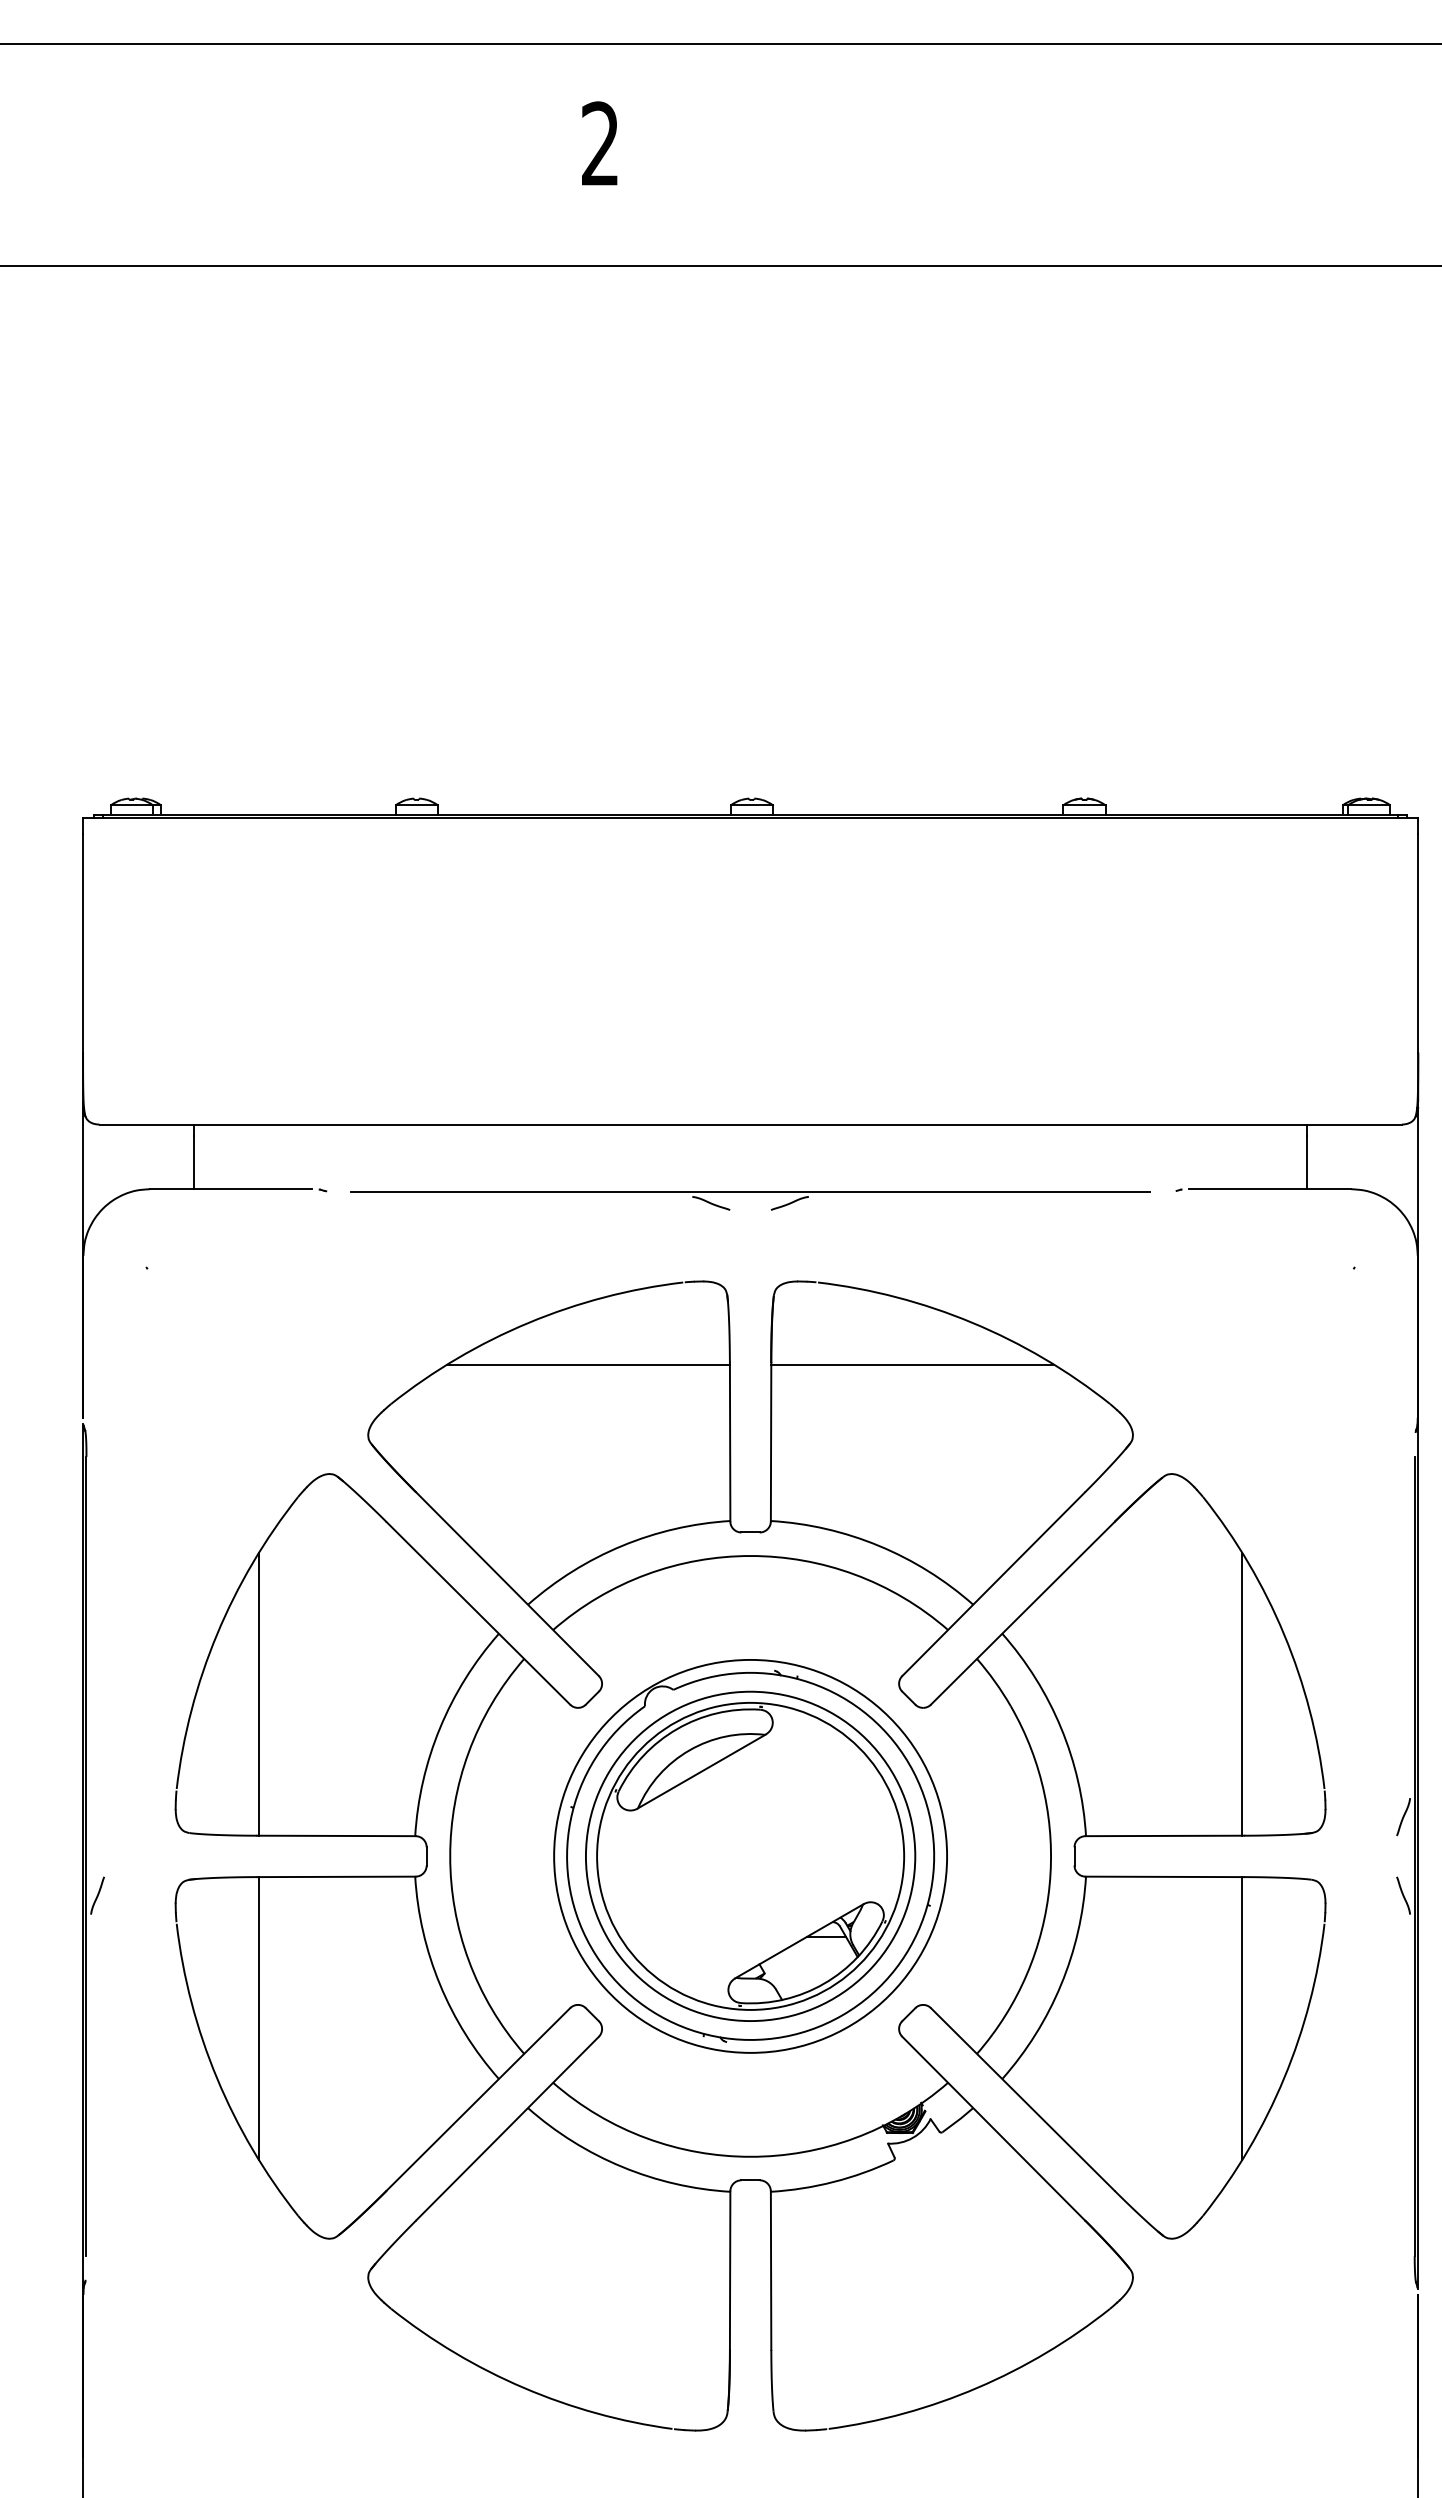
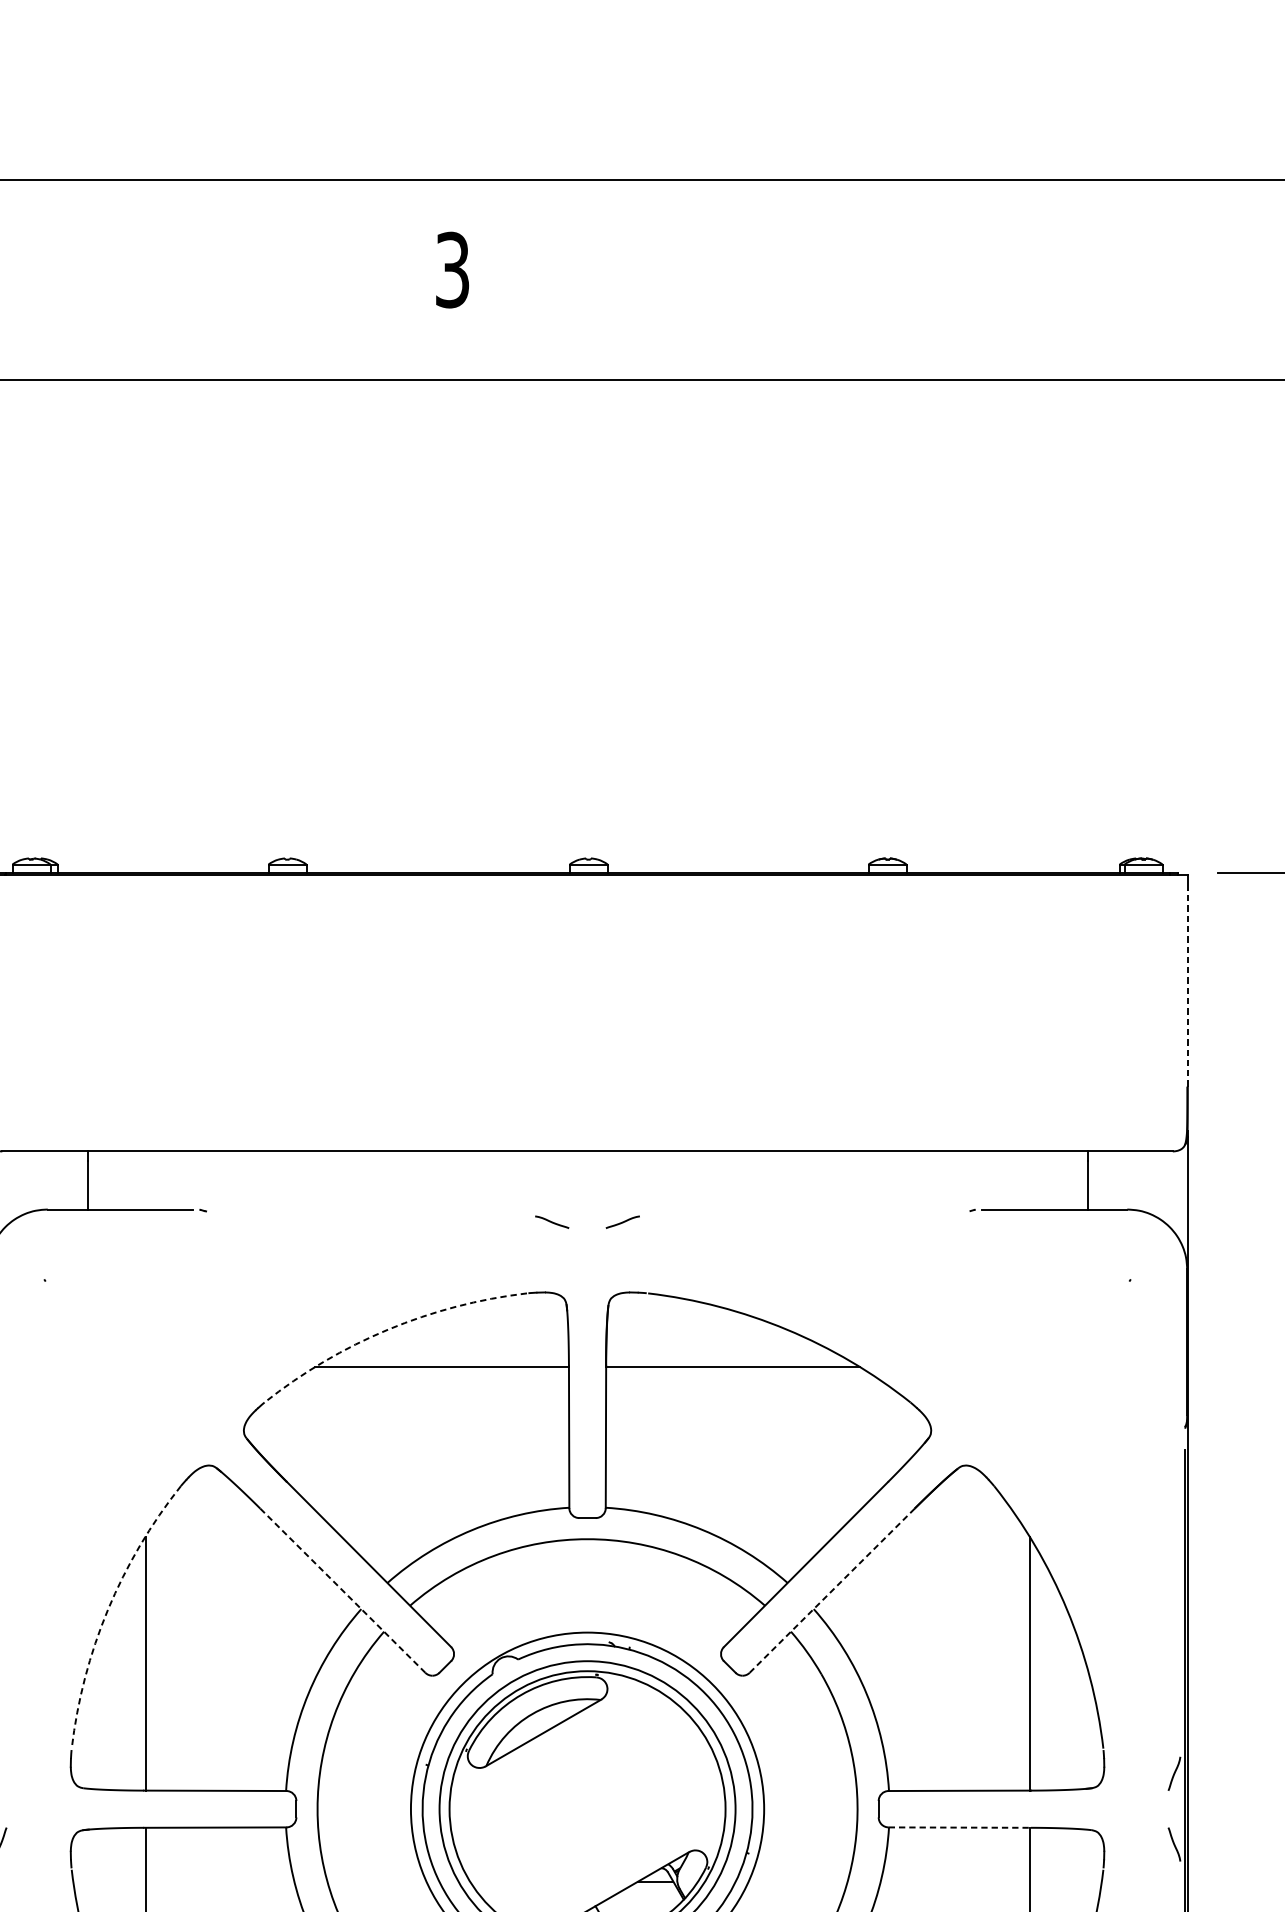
text: (600, 143) -> (452, 269), 2 -> 3
line: (1418, 942) -> (1187, 987), solid -> dashed
line: (750, 1192) -> (587, 1212), removed
arc: (528, 1322) -> (387, 1329), solid -> dashed
line: (478, 1613) -> (342, 1590), solid -> dashed
line: (1023, 1613) -> (832, 1590), solid -> dashed
arc: (217, 1634) -> (108, 1609), solid -> dashed
line: (1165, 1876) -> (960, 1827), solid -> dashed

